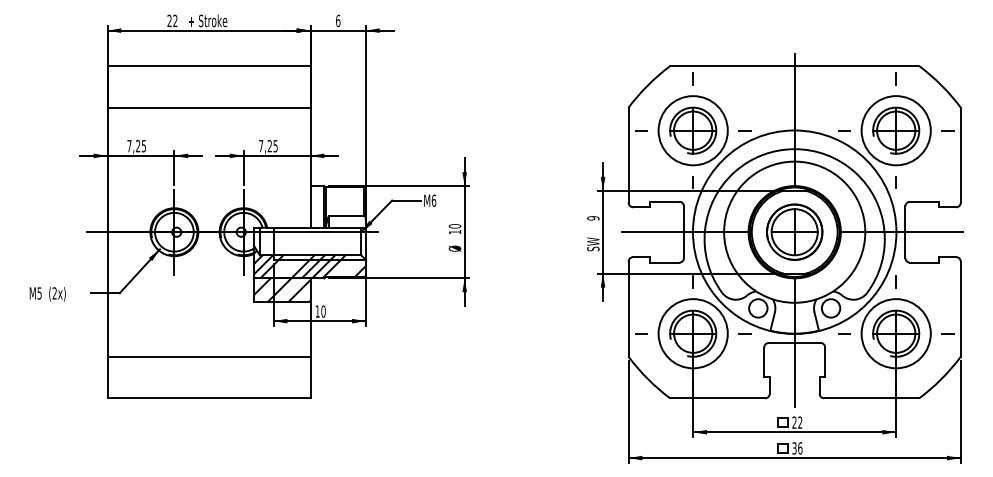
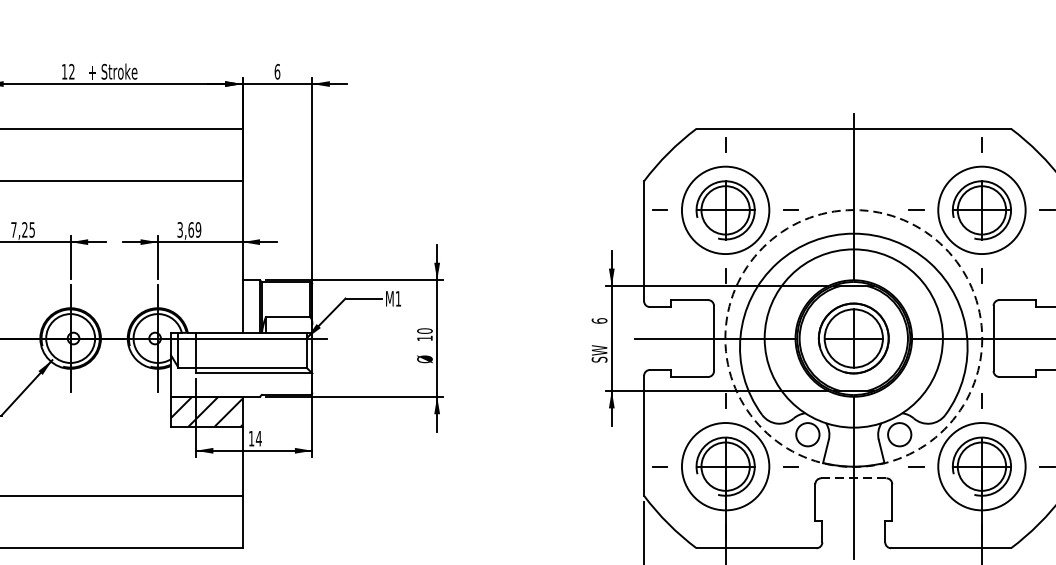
text: (169, 20) -> (64, 71), 22 -> 12
text: (268, 146) -> (189, 230), 7,25 -> 3,69
text: (433, 200) -> (397, 298), M6 -> M1
text: (593, 218) -> (599, 321), 9 -> 6
circle: (794, 231) -> (853, 337), solid -> dashed
hatch: (309, 264) -> (241, 379), removed
text: (323, 311) -> (258, 438), 10 -> 14
line: (794, 342) -> (853, 477), solid -> dashed

